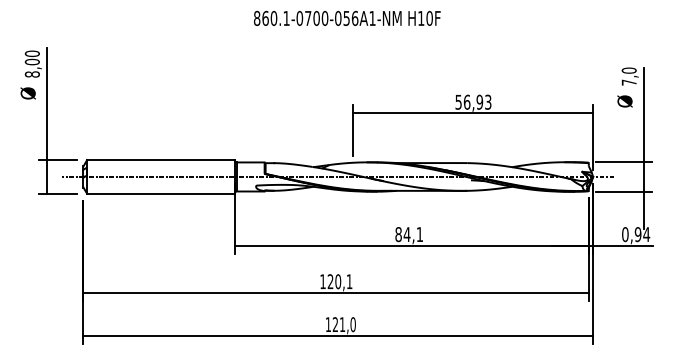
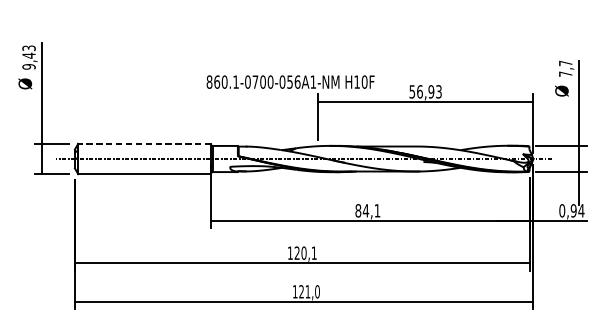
text: (347, 17) -> (290, 81), moved
text: (31, 63) -> (28, 56), 8,00 -> 9,43
text: (628, 70) -> (565, 63), 7,0 -> 7,7
line: (161, 160) -> (145, 144), solid -> dashed

